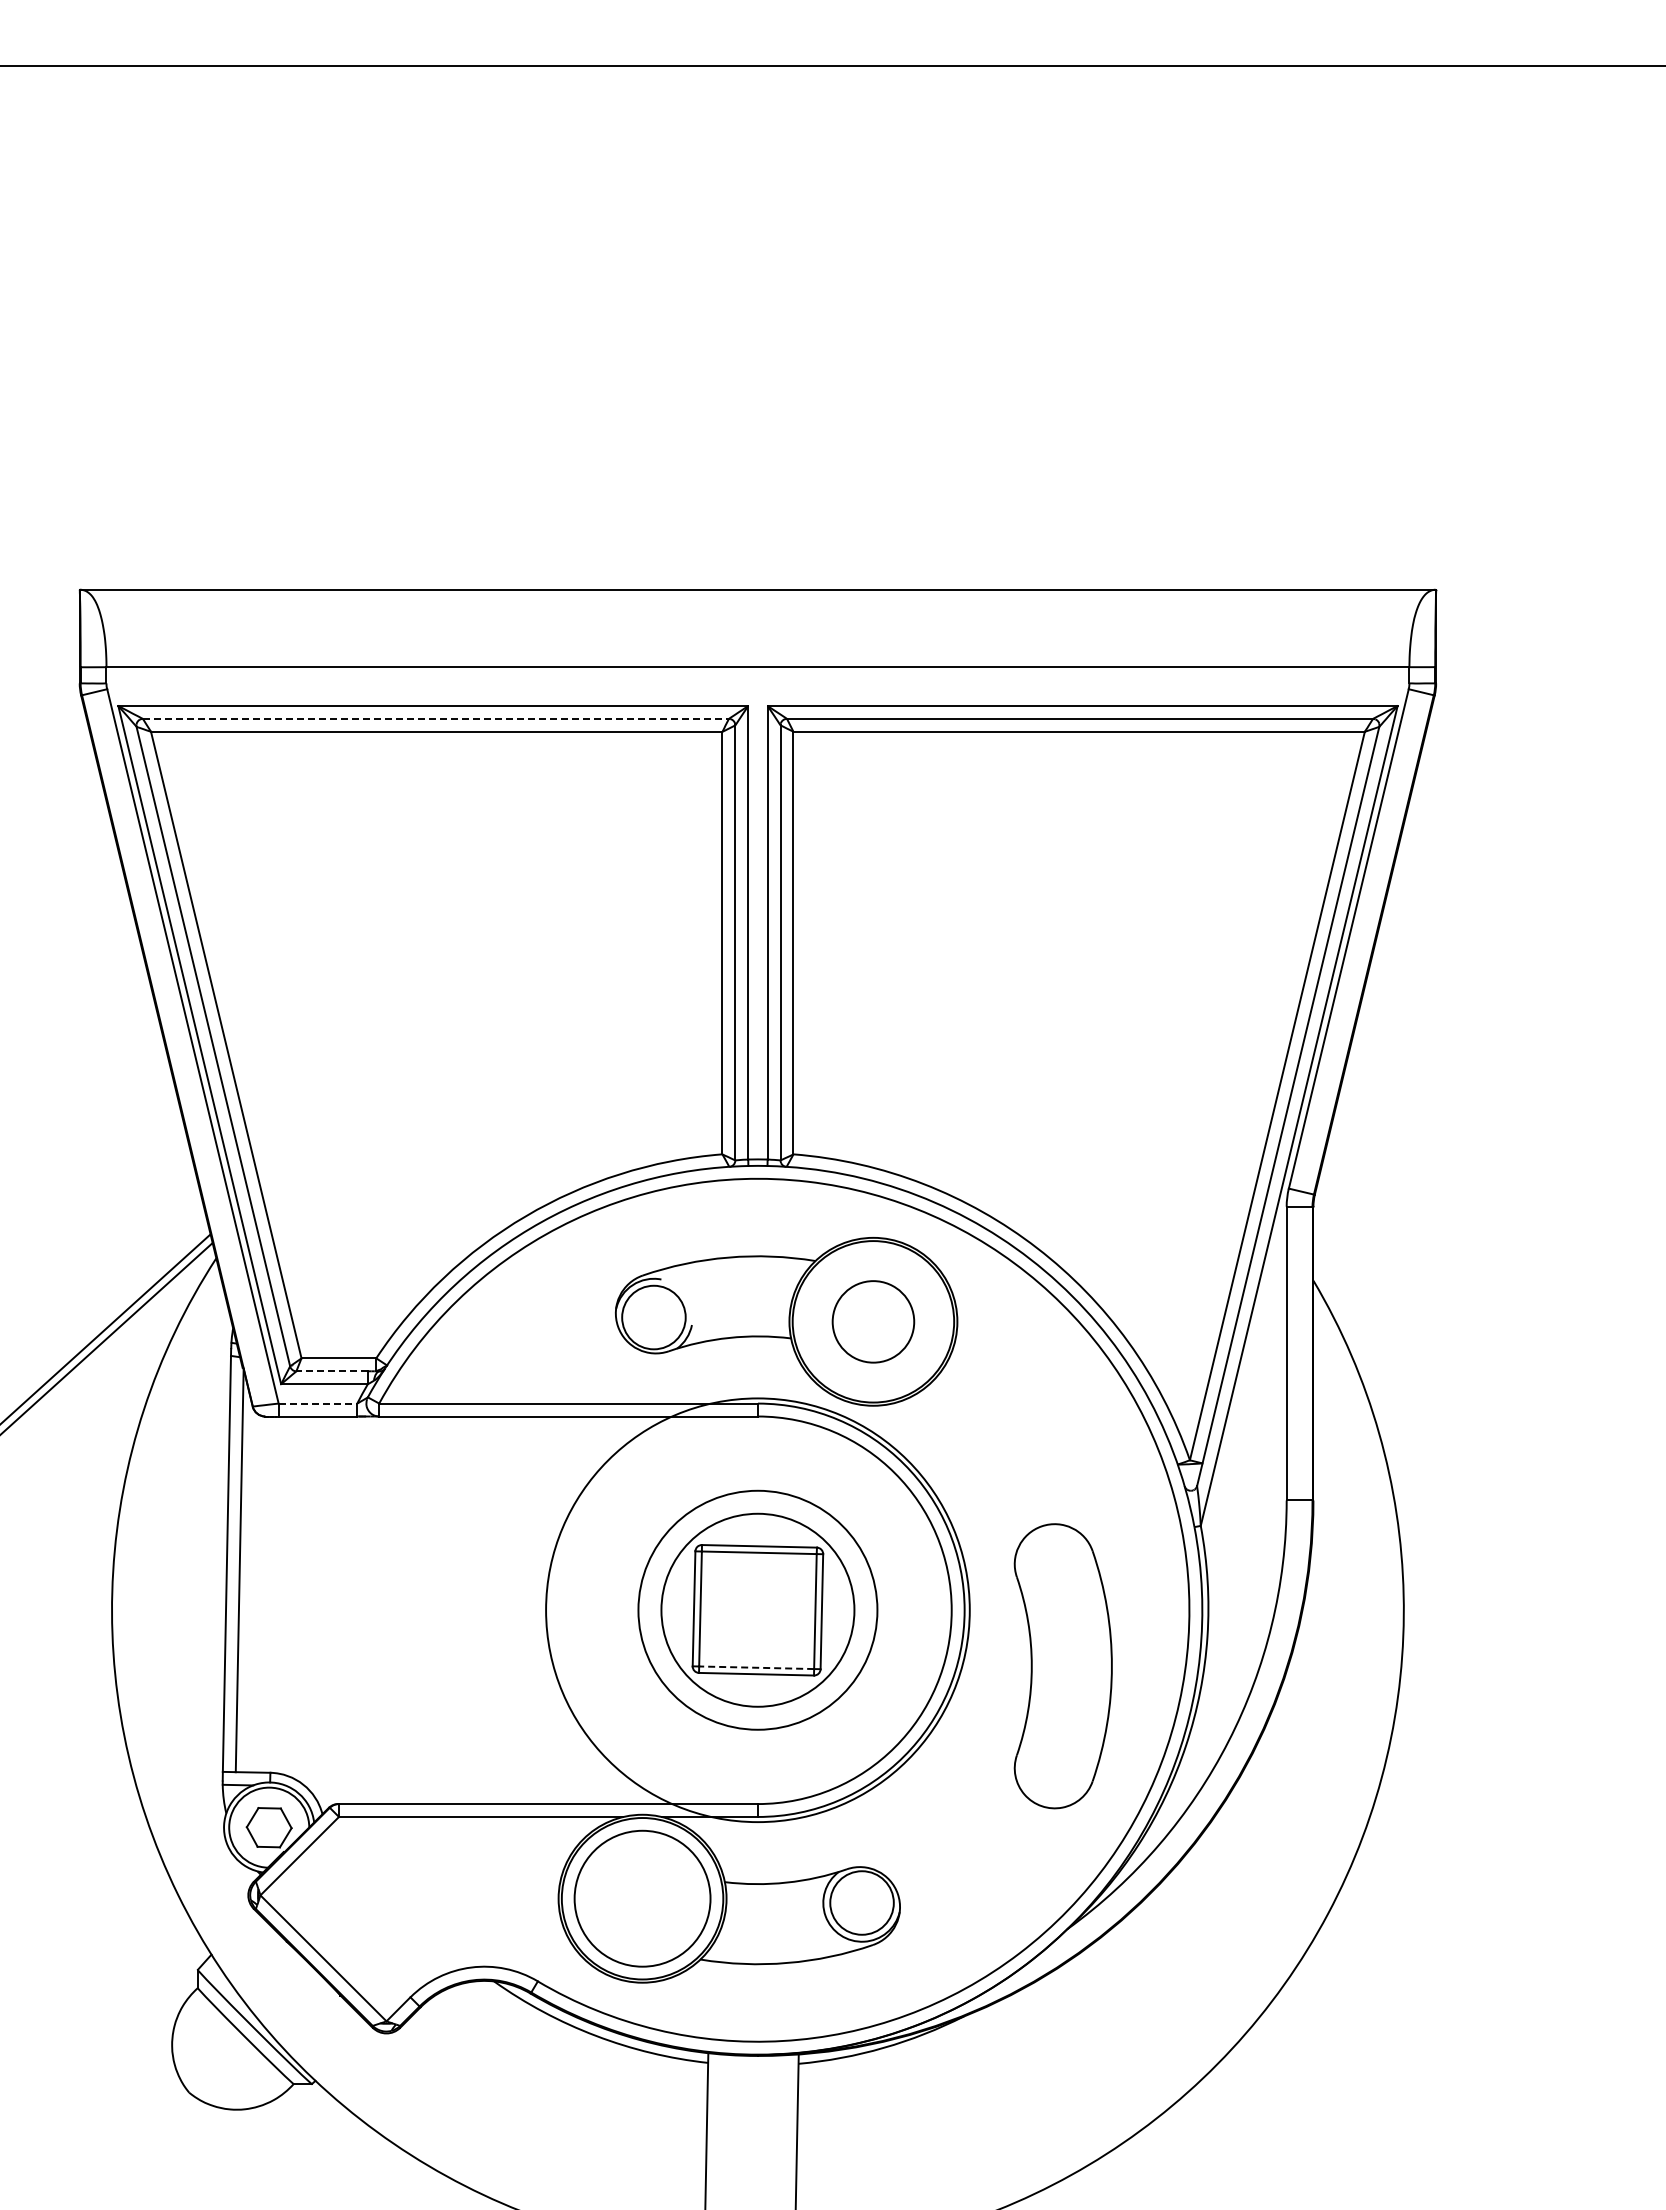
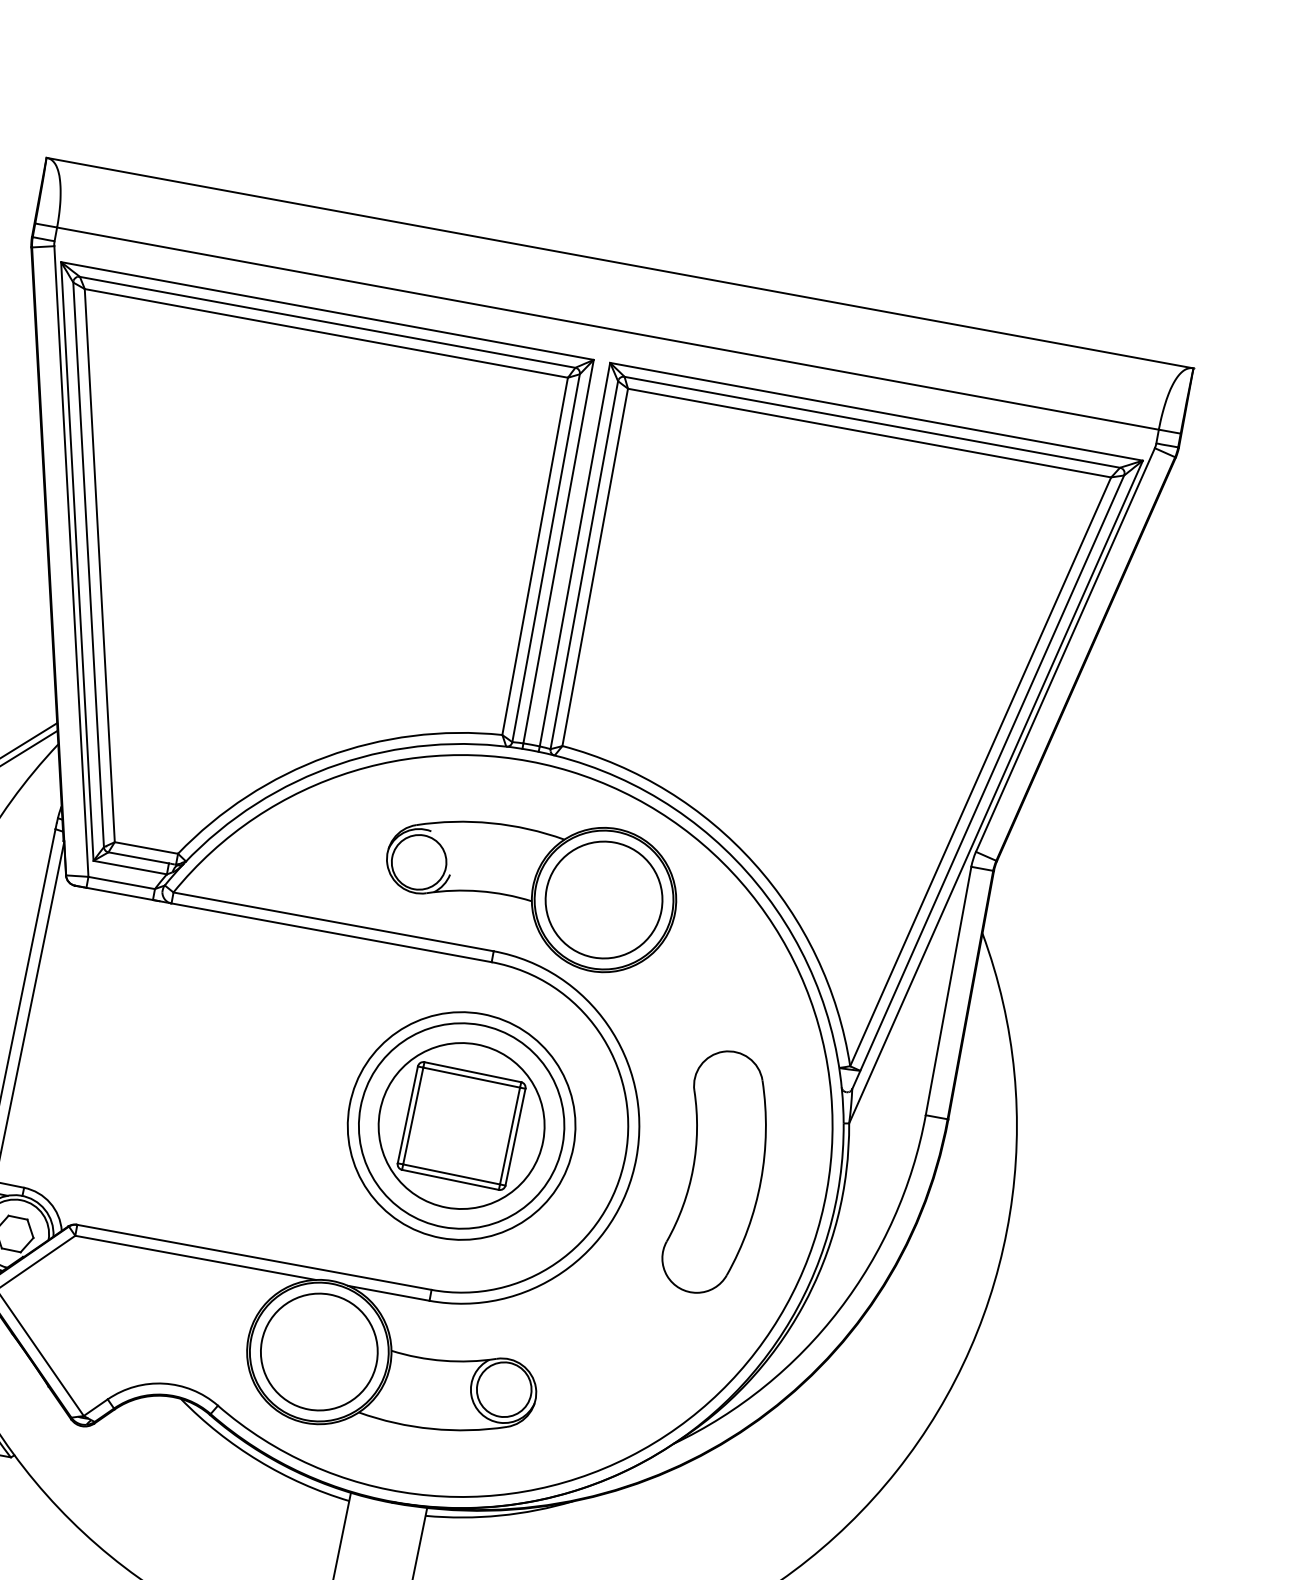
line: (435, 718) -> (327, 321), dashed -> solid
circle: (873, 1321) -> (604, 899), size x1.67
line: (332, 1371) -> (138, 858), dashed -> solid
line: (318, 1403) -> (122, 882), dashed -> solid
circle: (757, 1609) -> (461, 1125), size x0.62
part: (1062, 1666) -> (719, 1173), moved
line: (756, 1667) -> (451, 1174), dashed -> solid

